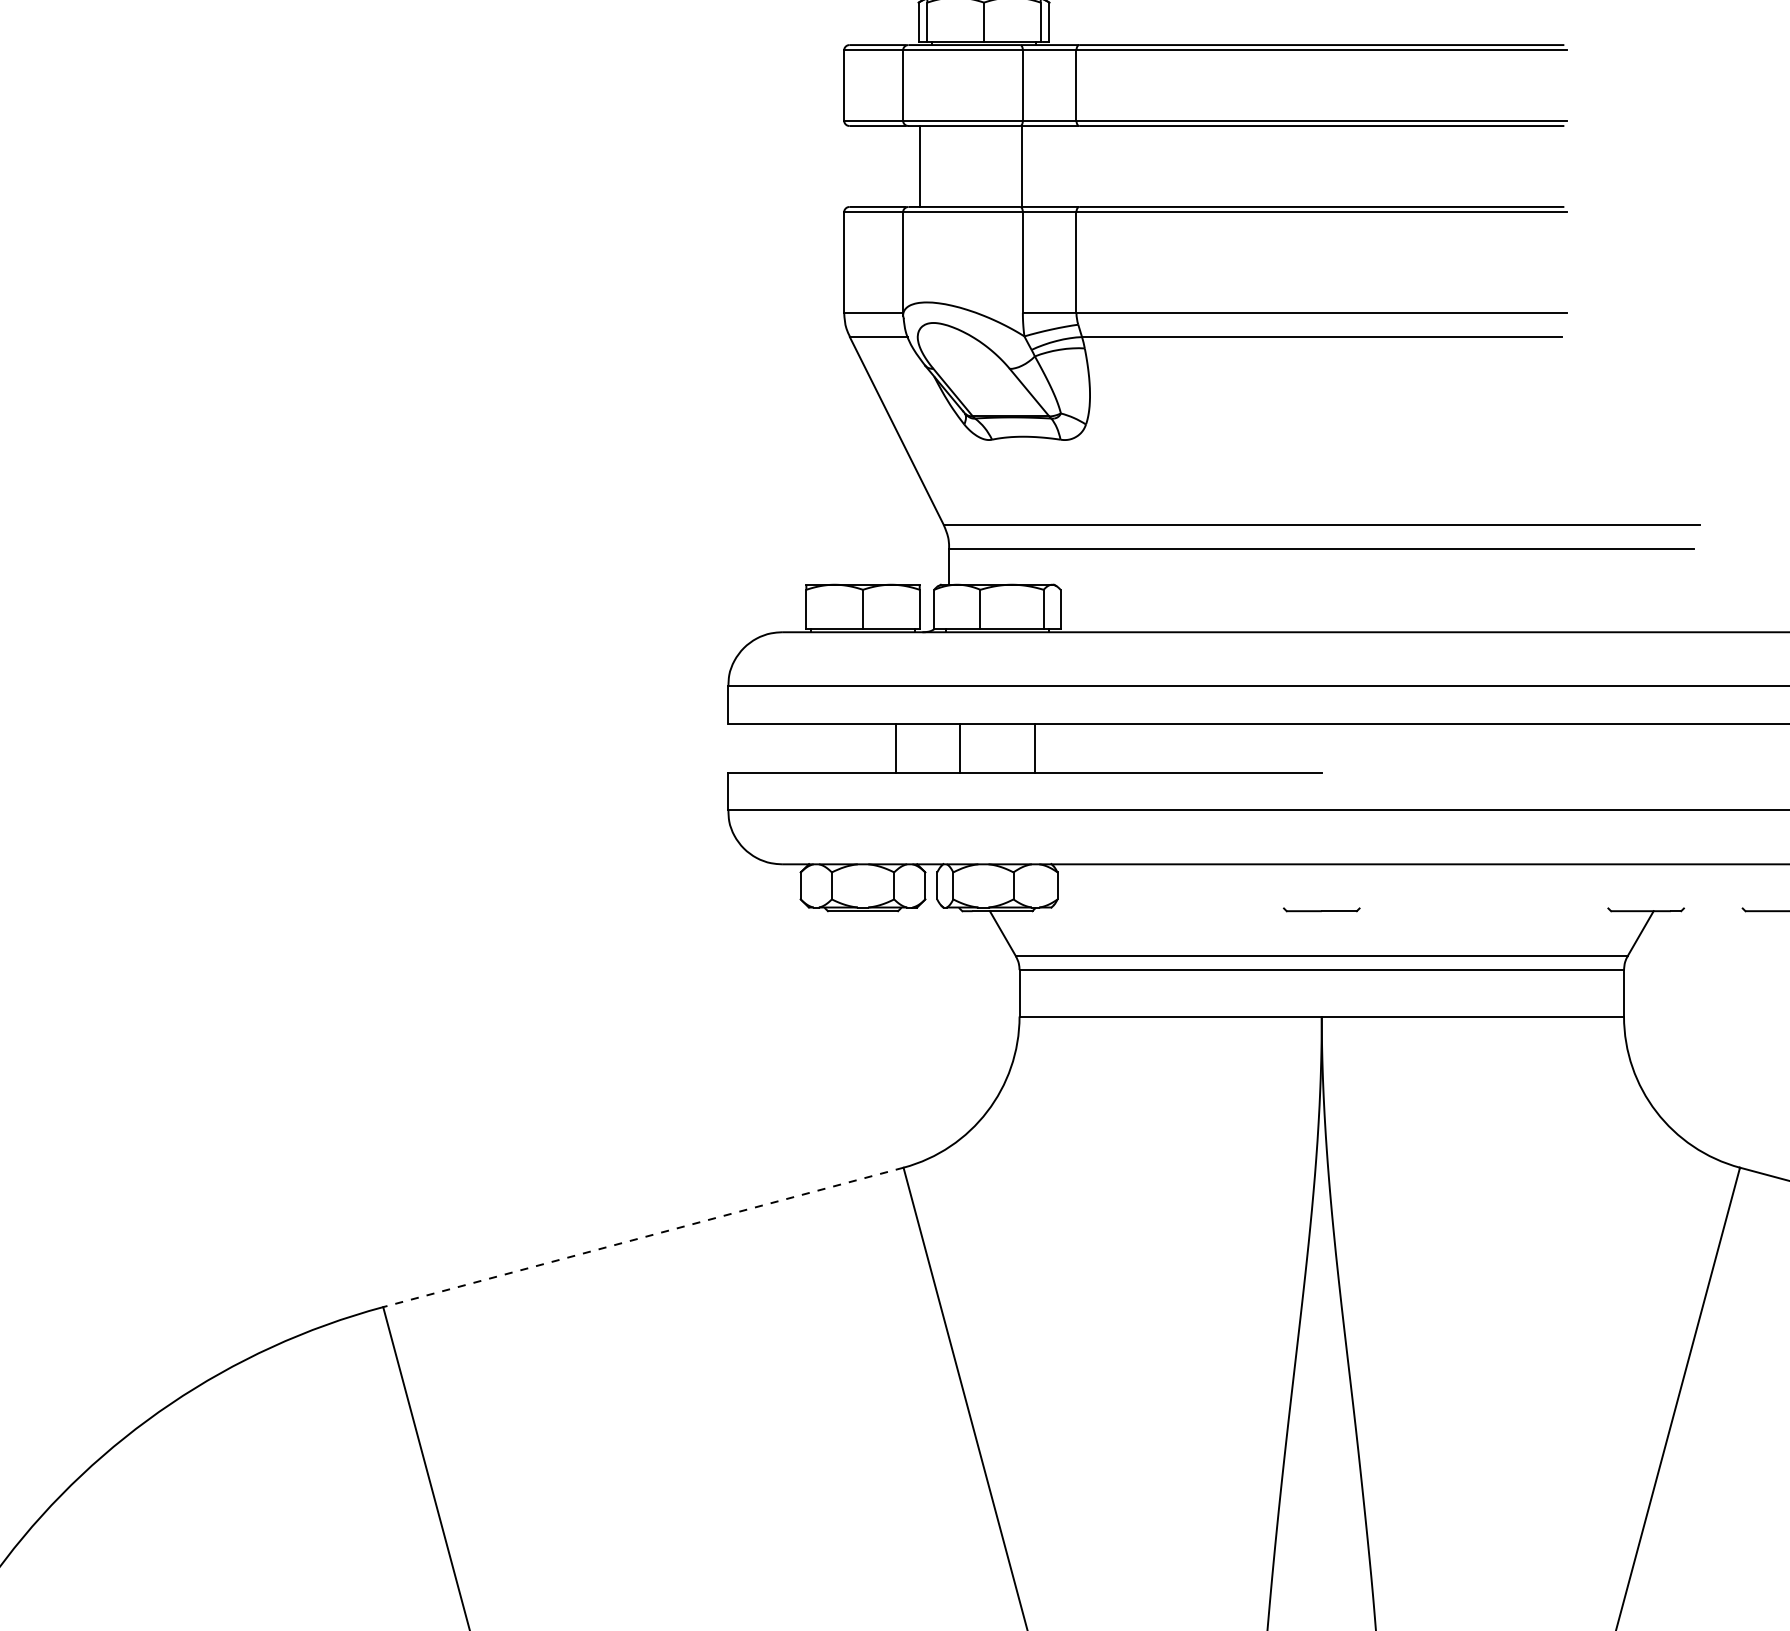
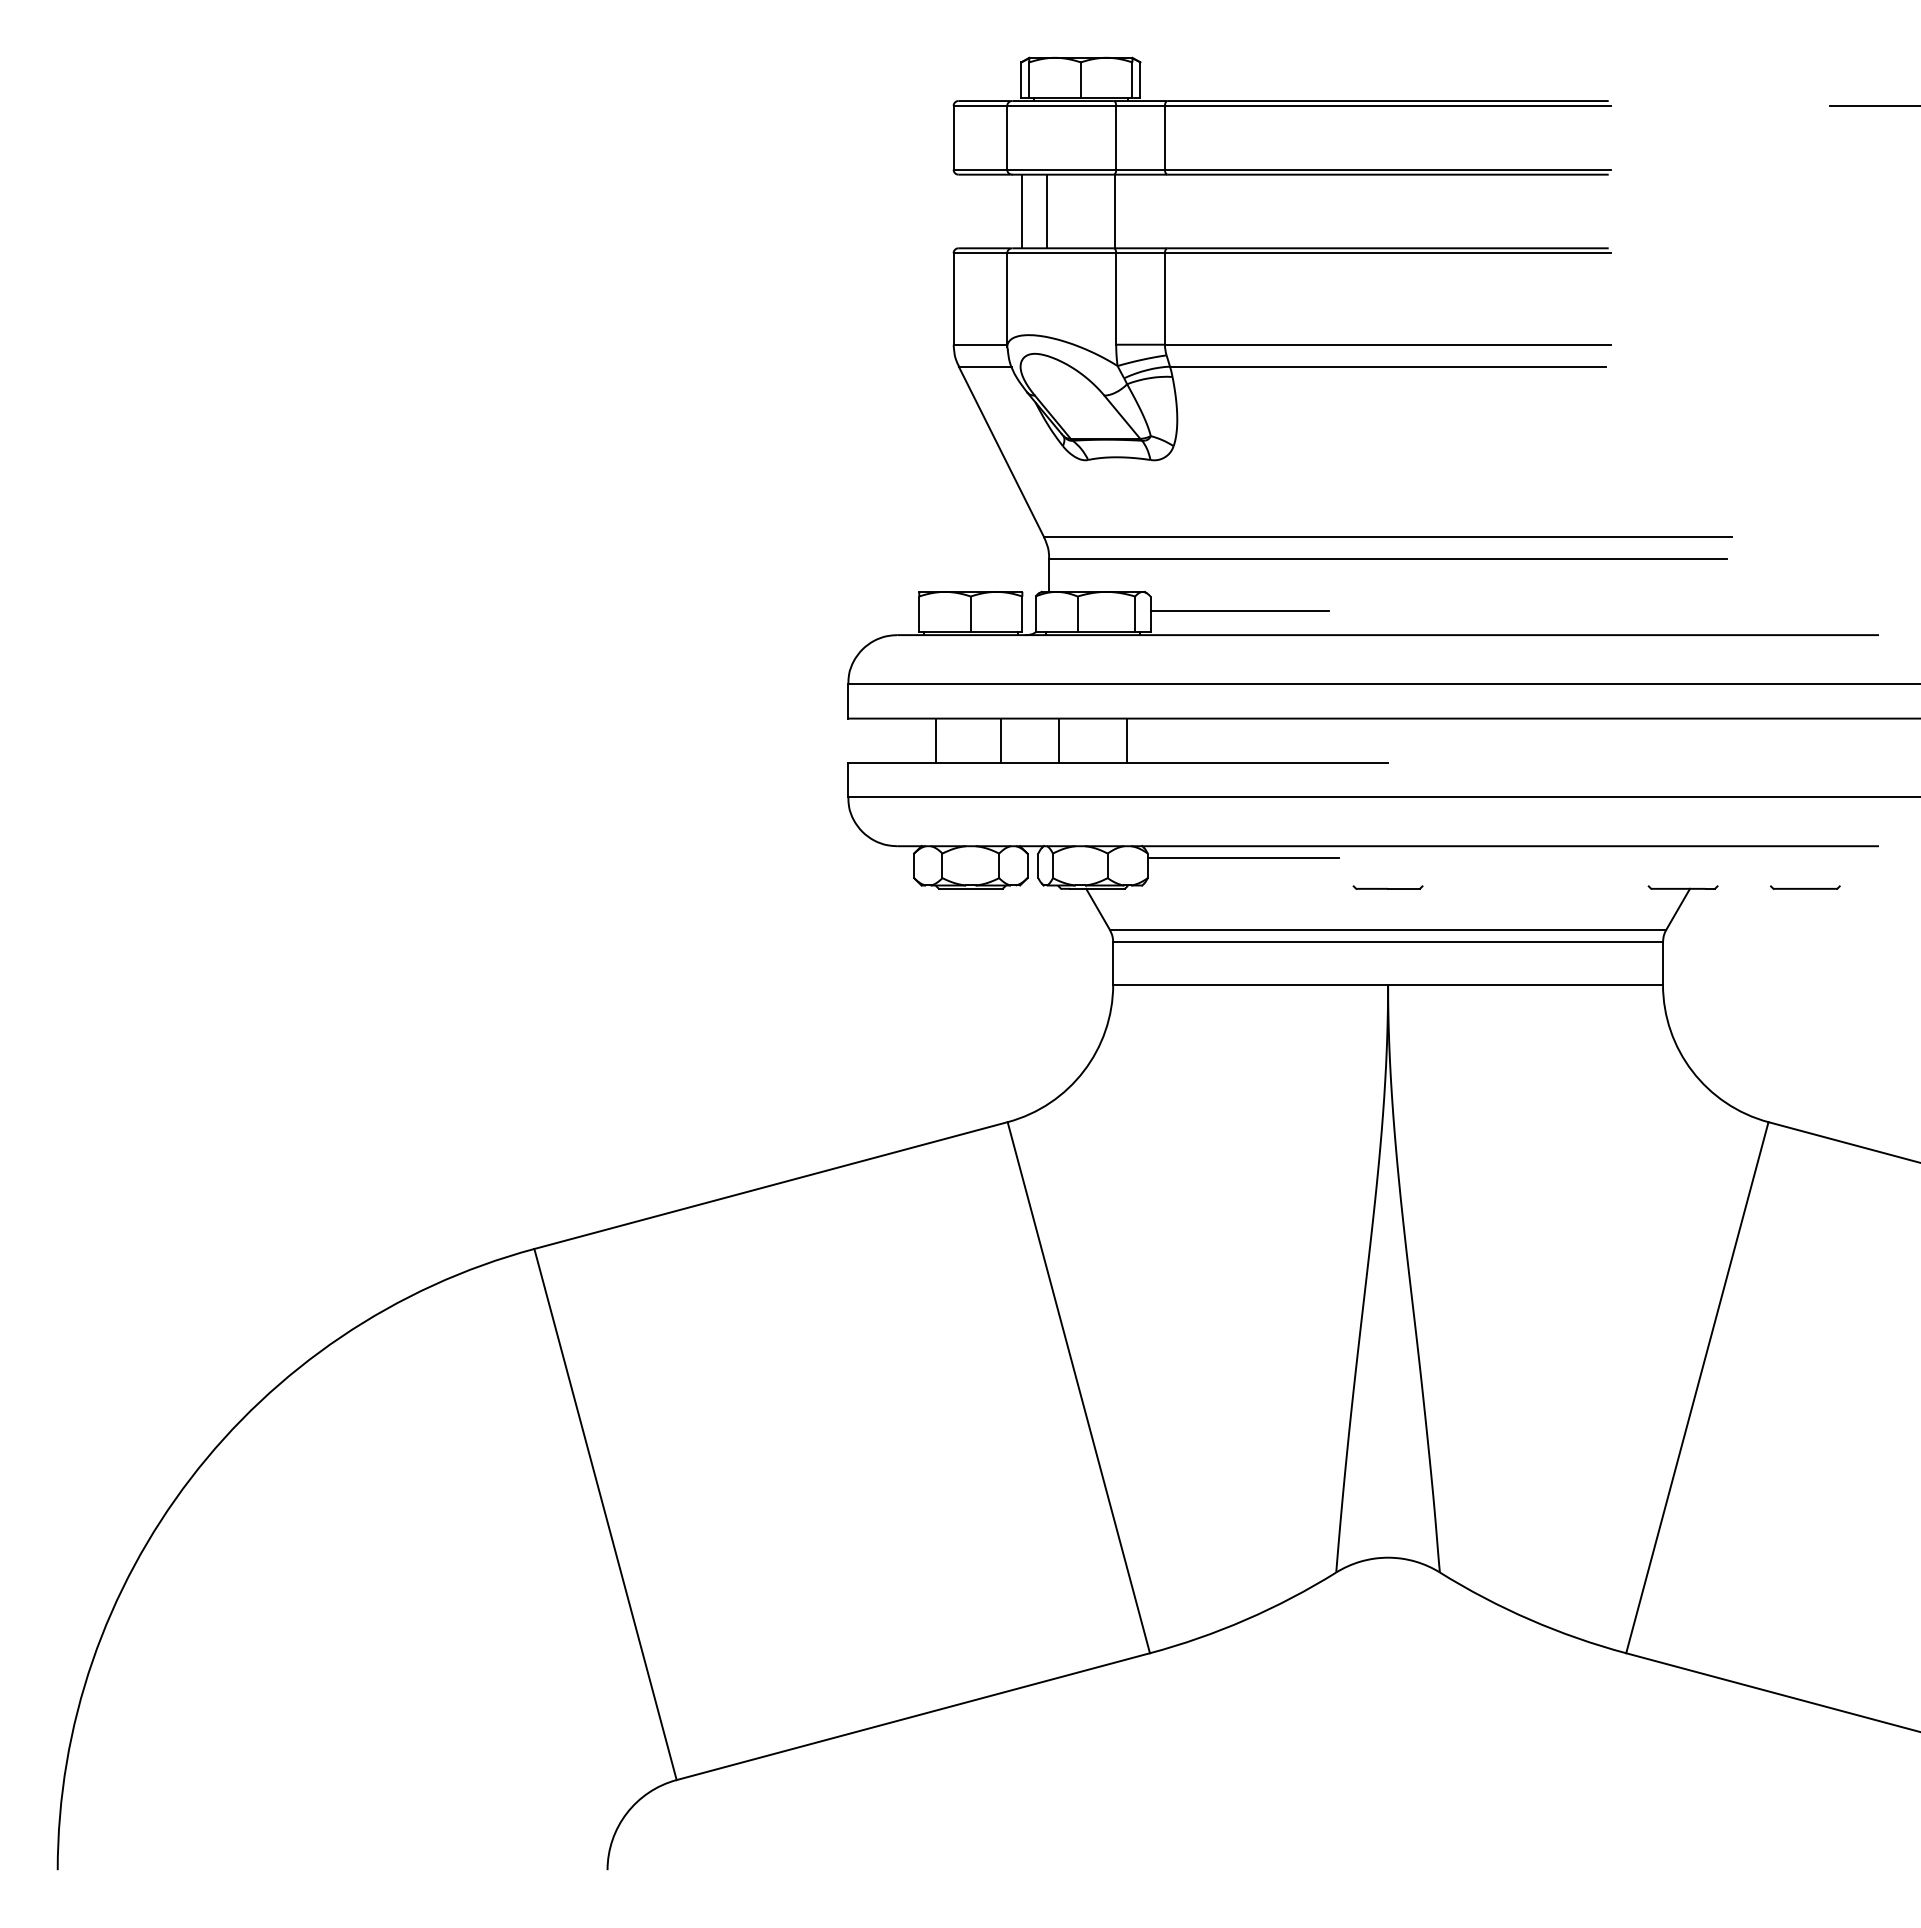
line: (946, 166) -> (1046, 211), added
line: (1158, 605) -> (1239, 610), added
line: (825, 748) -> (936, 740), added
line: (1162, 877) -> (1243, 858), added
line: (643, 1237) -> (771, 1185), dashed -> solid

